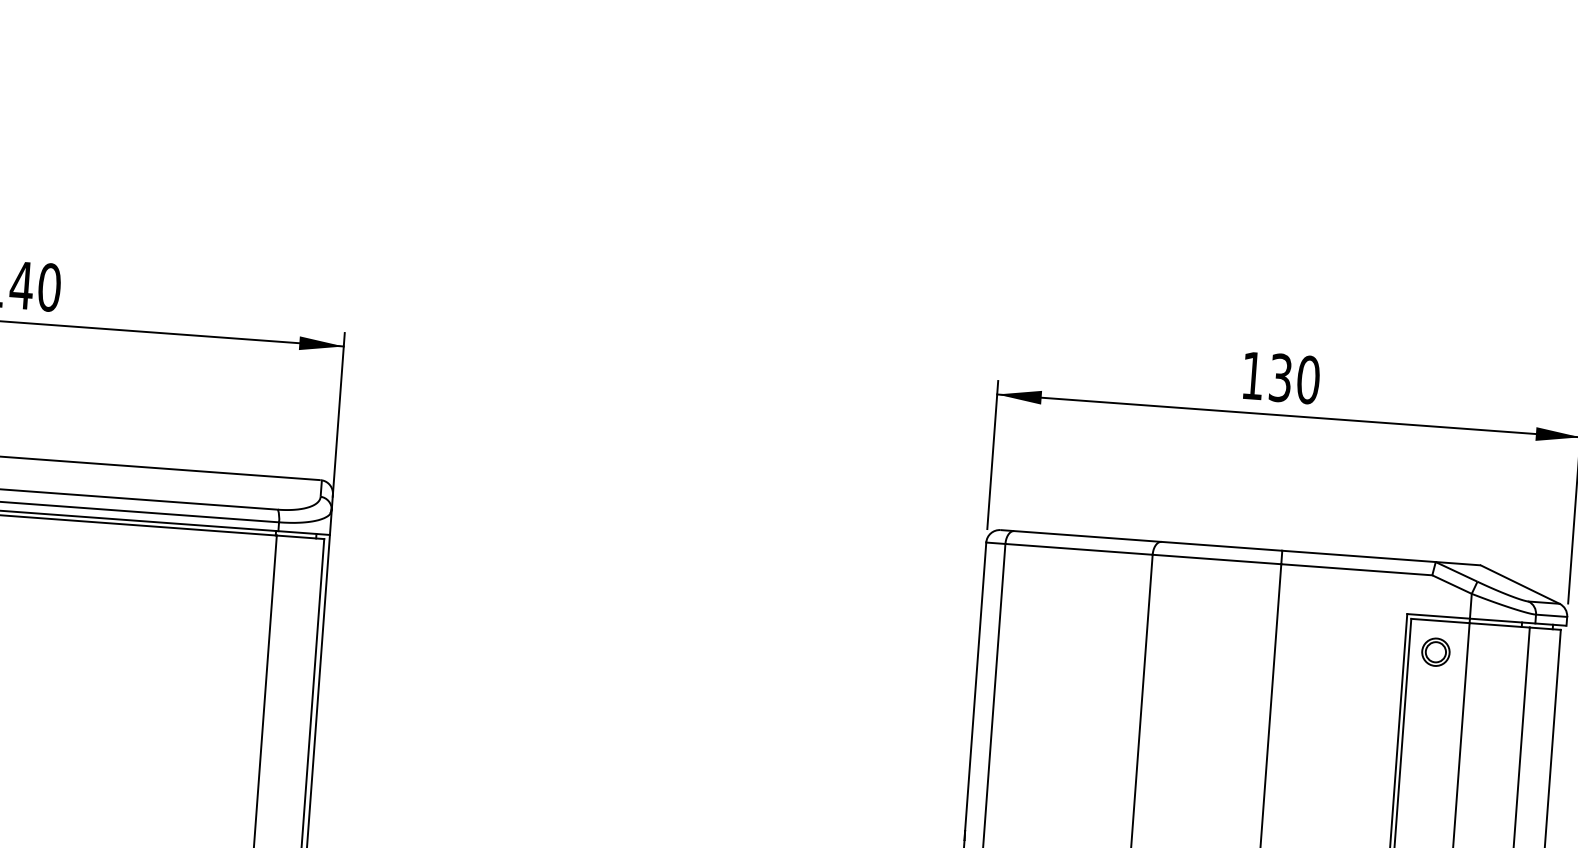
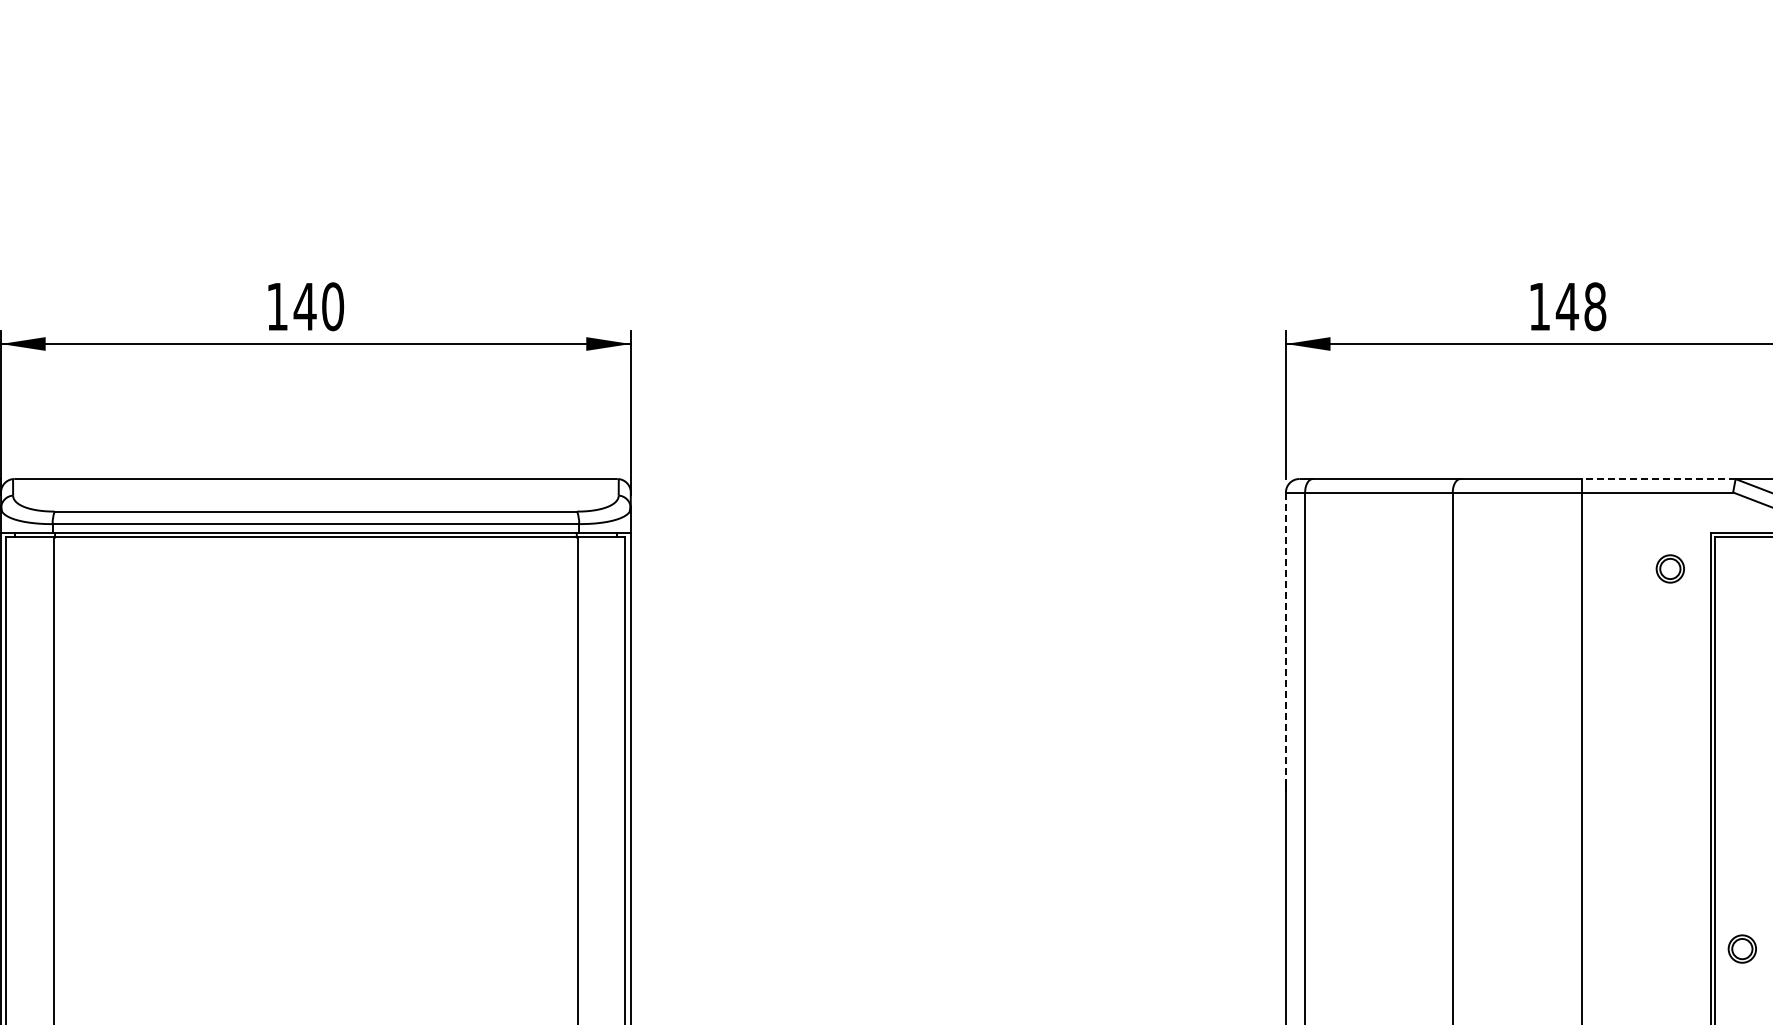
text: (1293, 378) -> (1580, 306), 130 -> 148
line: (1358, 556) -> (1658, 479), solid -> dashed
part: (1435, 651) -> (1669, 568), moved
line: (975, 687) -> (1285, 637), solid -> dashed

